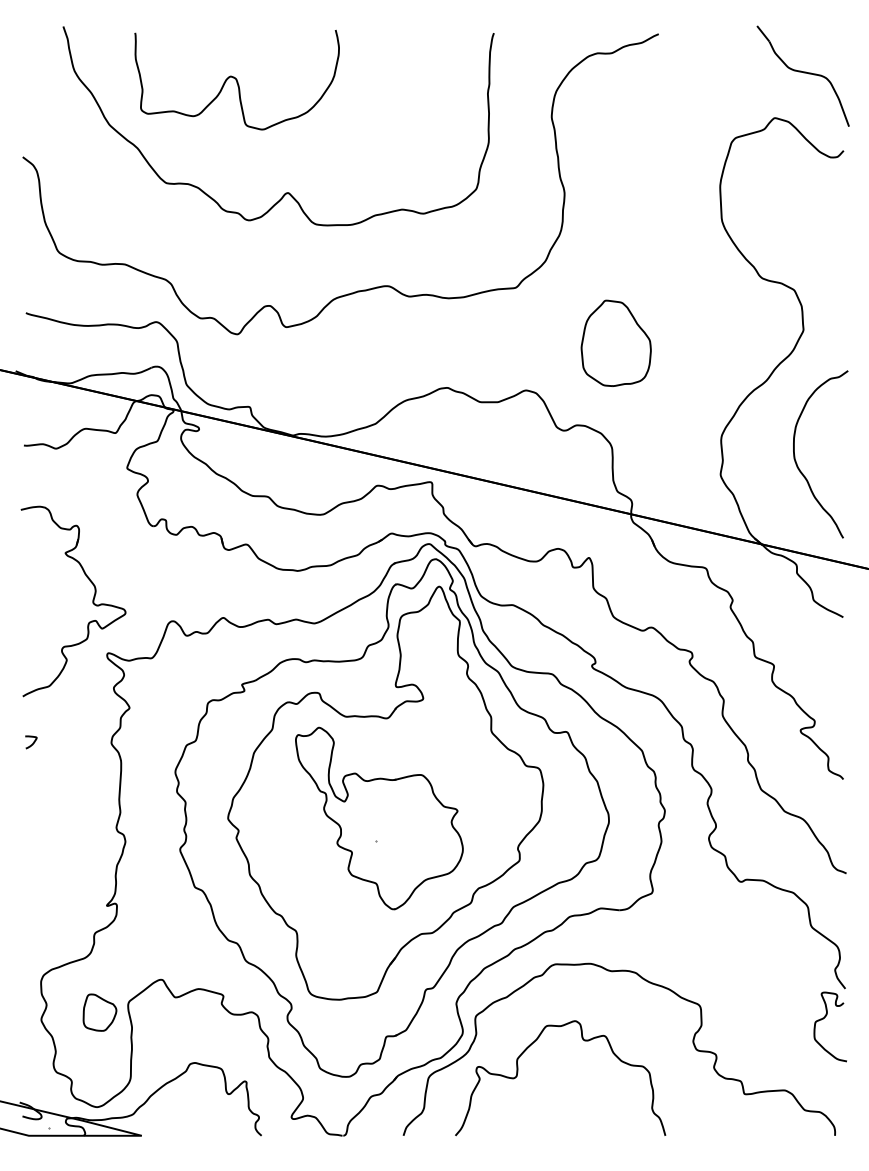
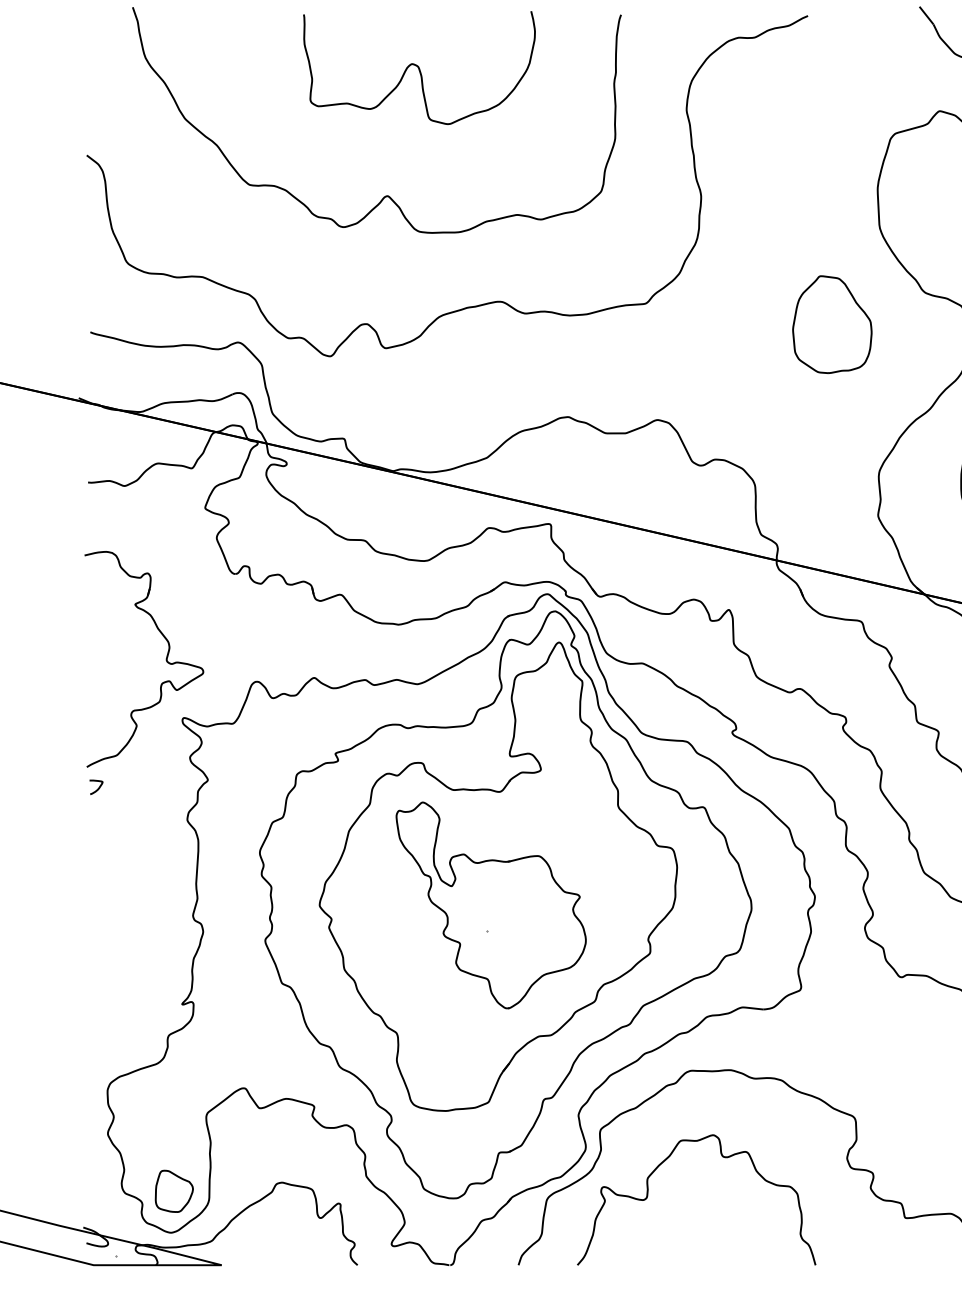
curve: (236, 79) -> (418, 67), moved
part: (615, 342) -> (831, 323), moved
curve: (32, 743) -> (97, 788), moved
part: (99, 1012) -> (173, 1191), moved

